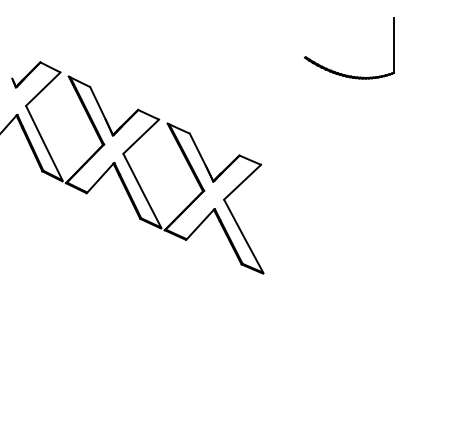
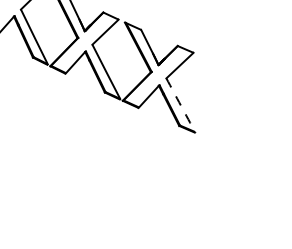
arc: (243, 236) -> (180, 105), solid -> dashed

